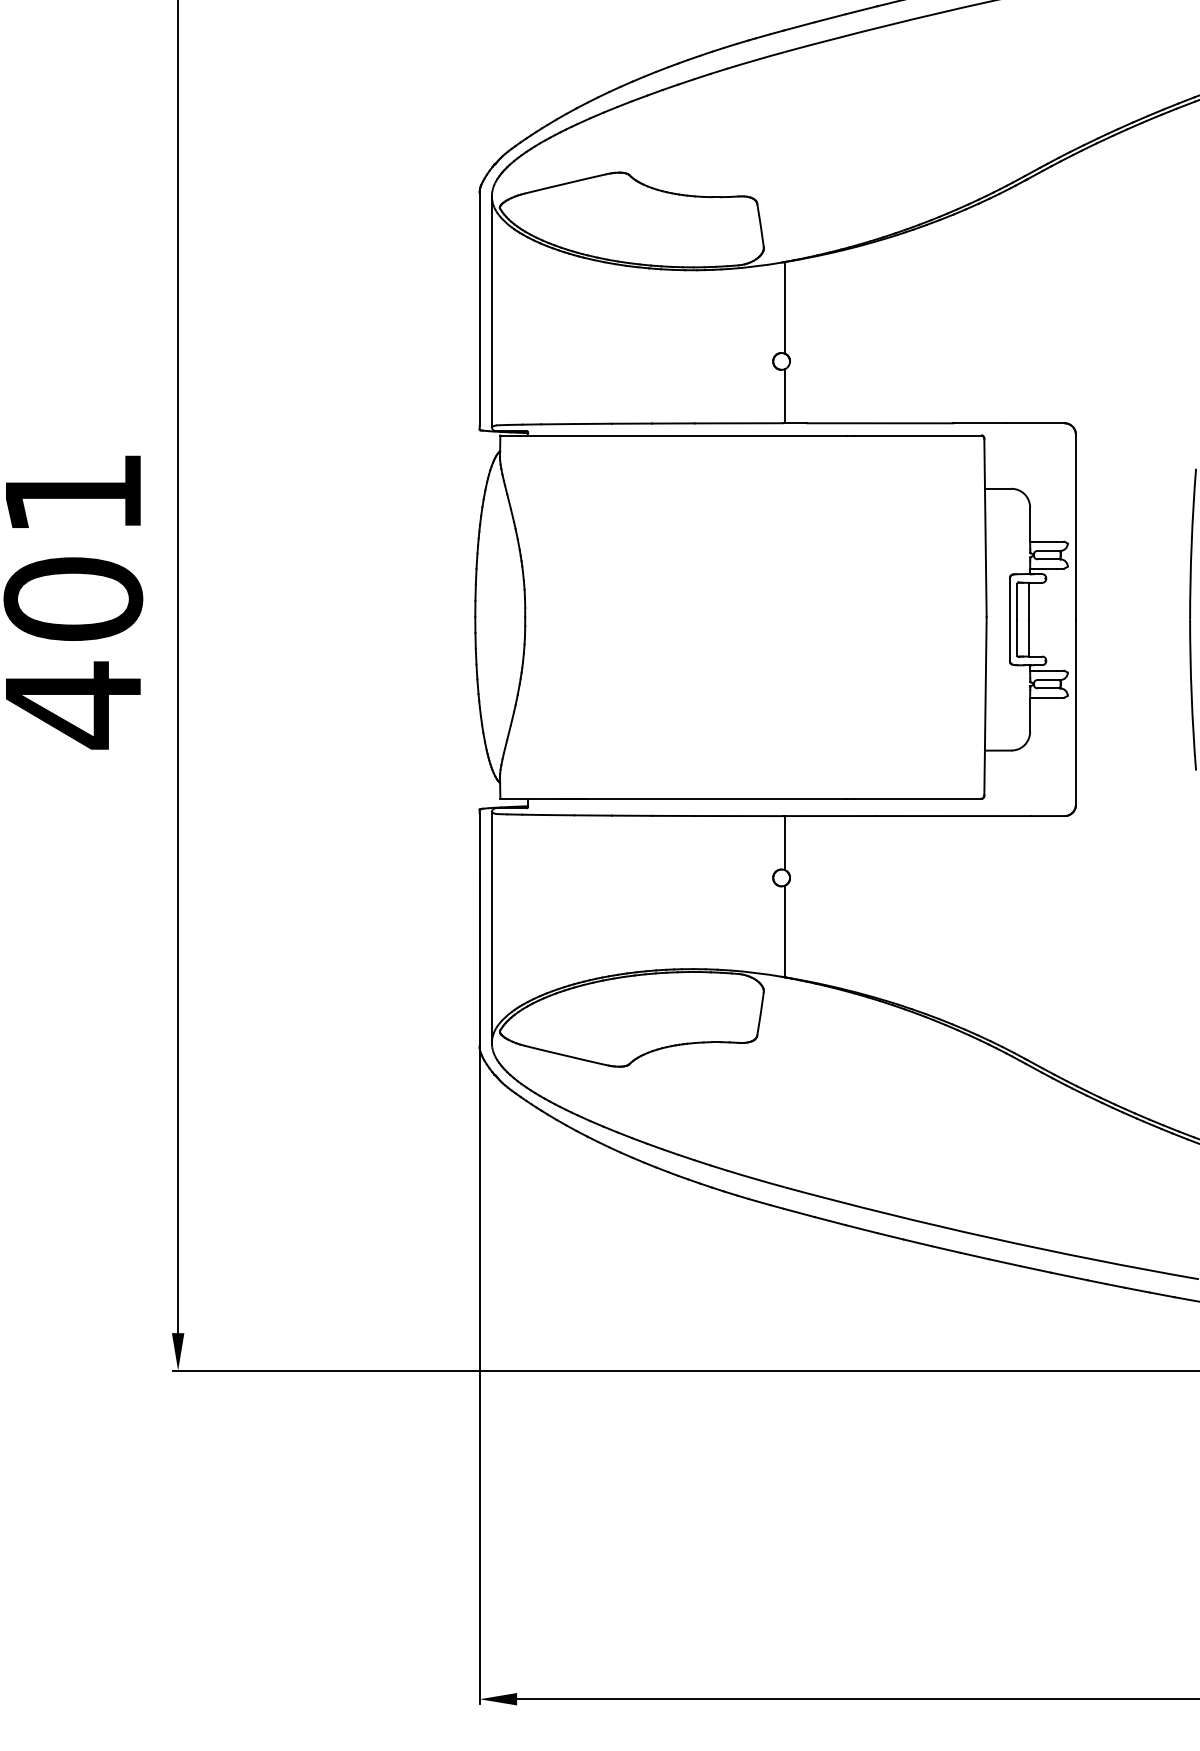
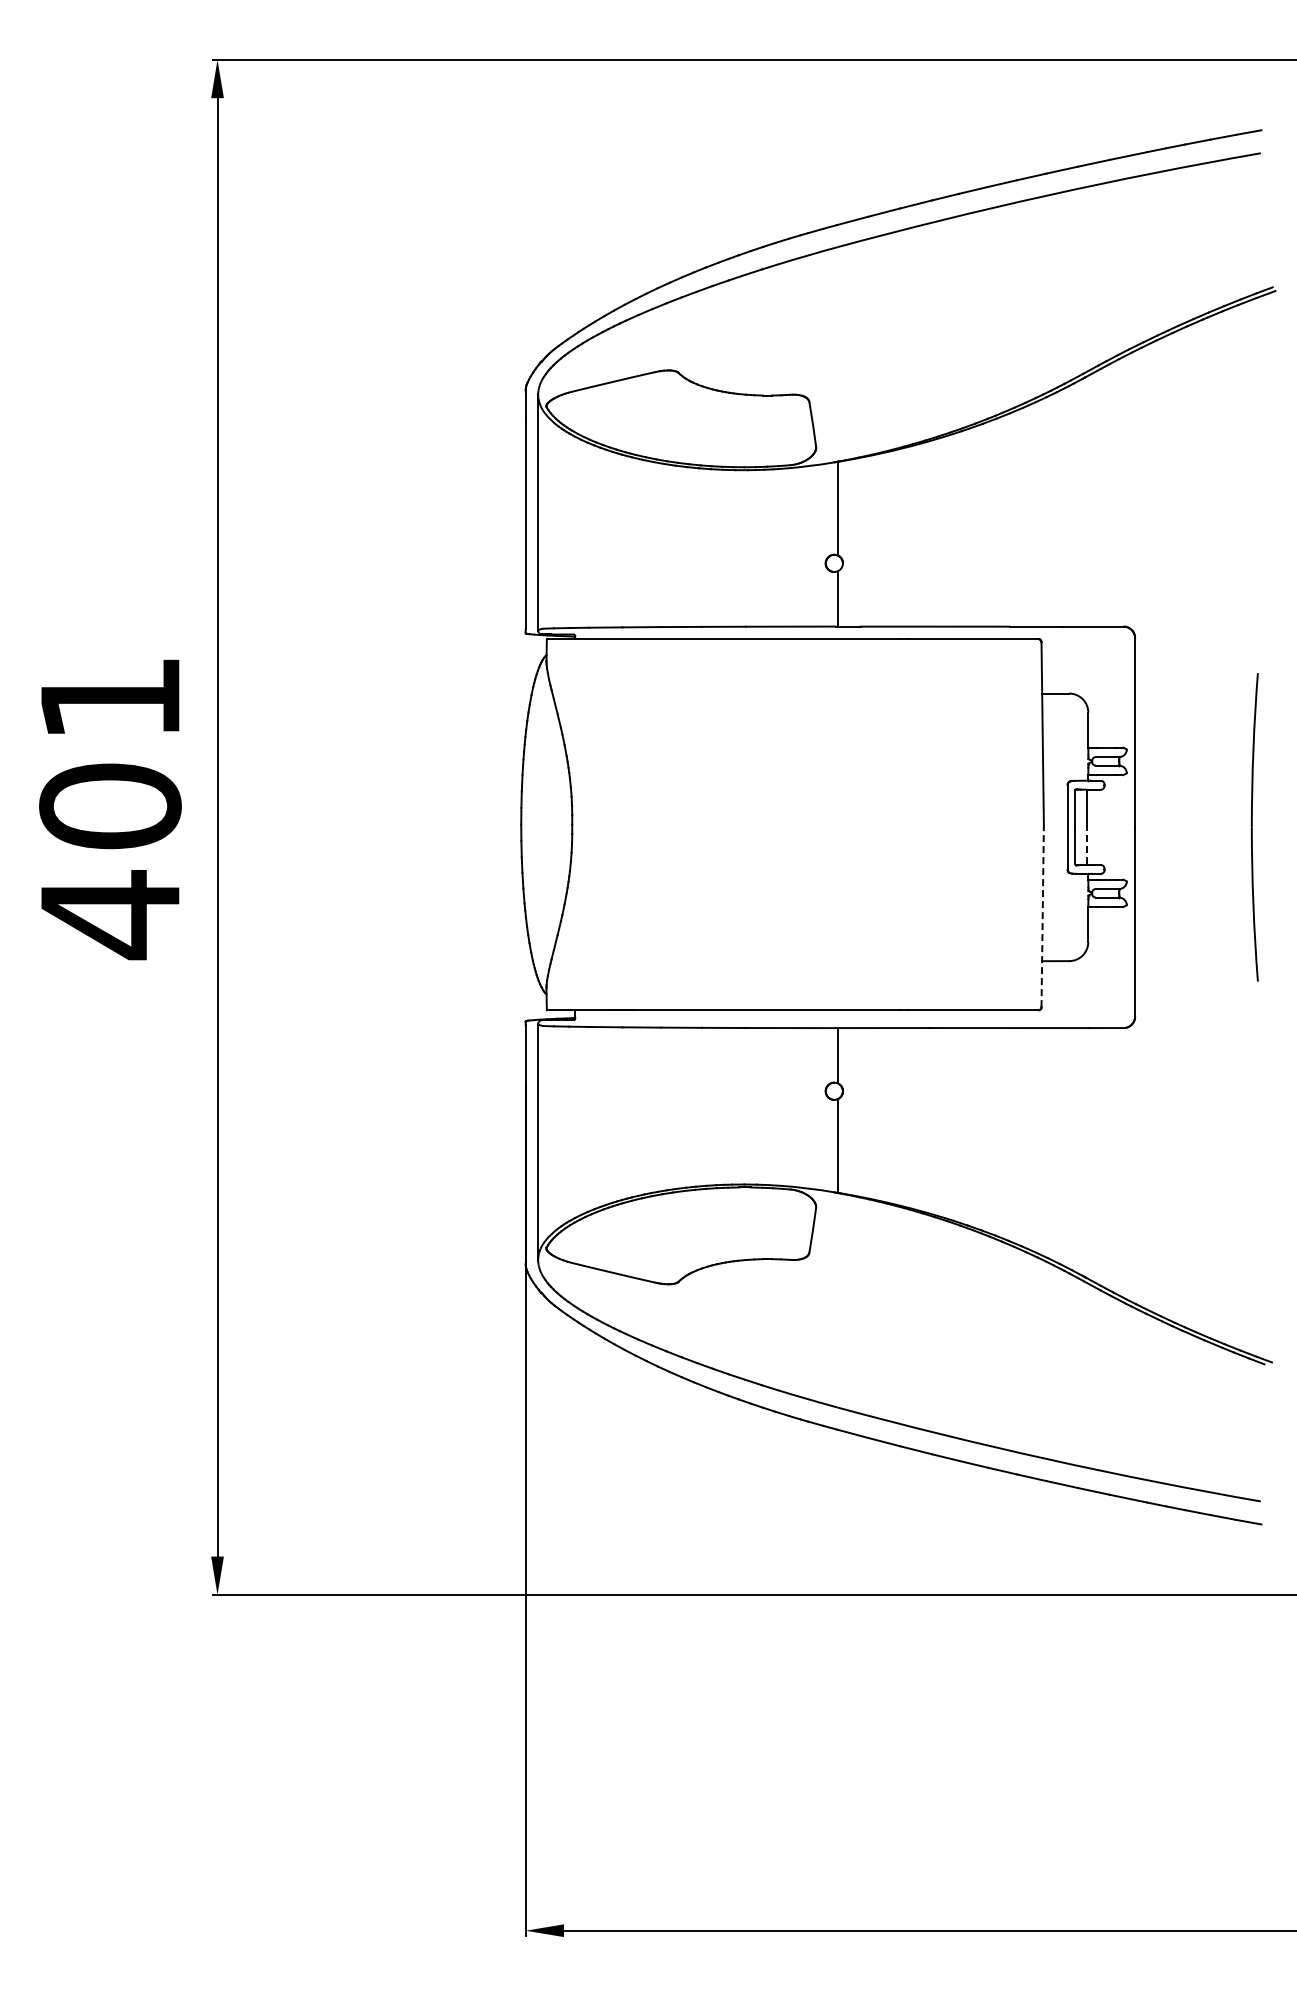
line: (1028, 637) -> (1086, 845), solid -> dashed
line: (985, 705) -> (1042, 915), solid -> dashed

